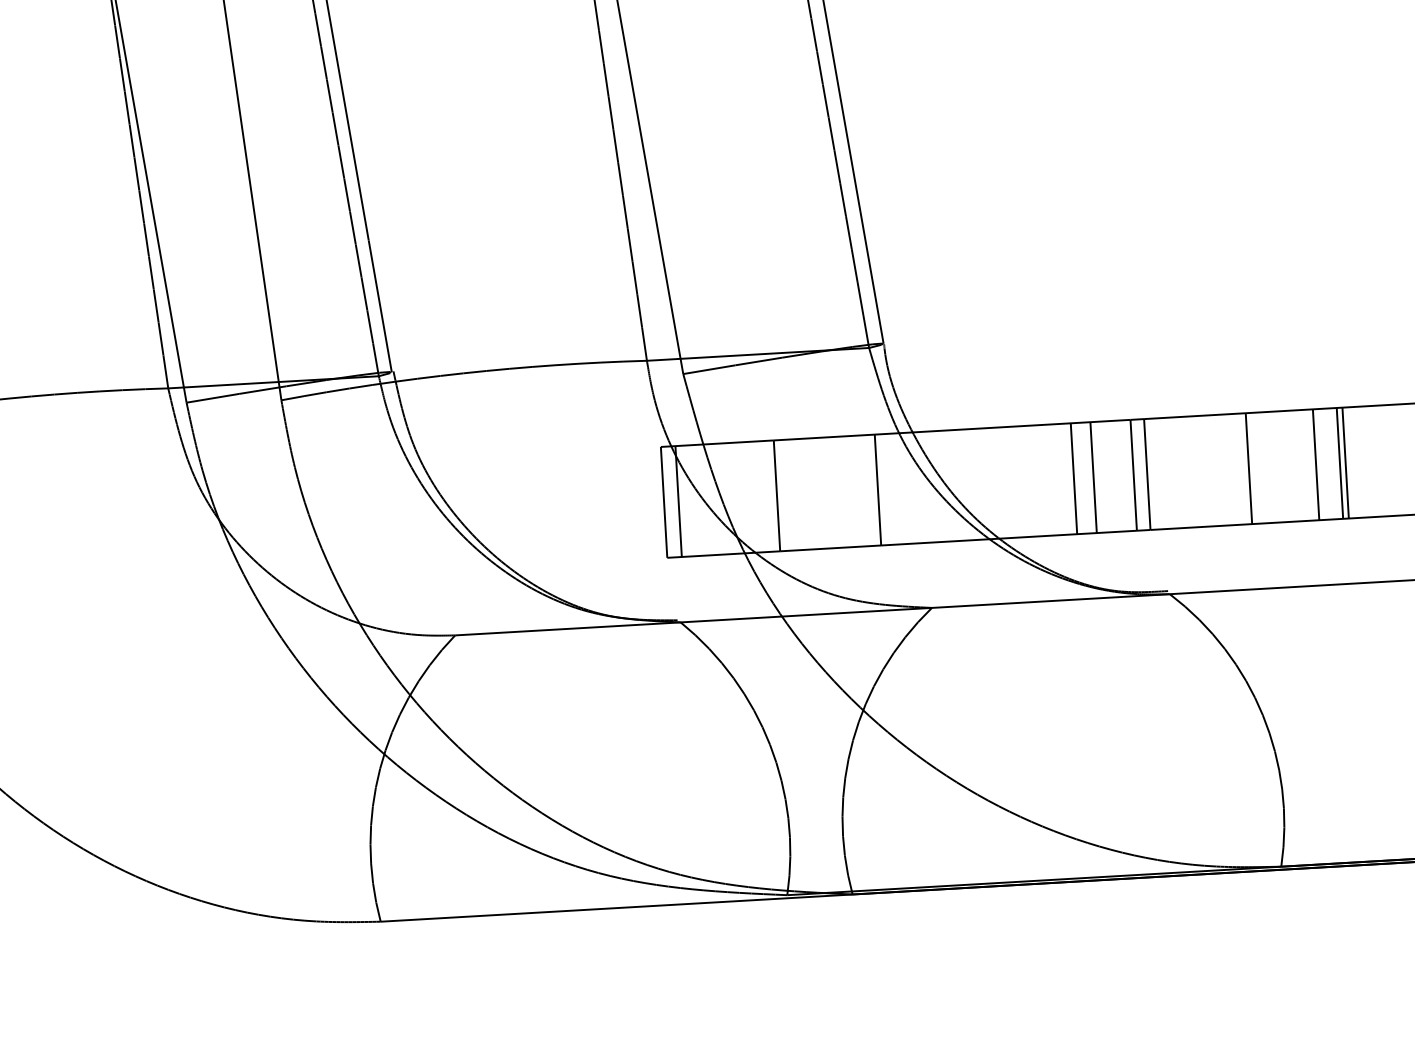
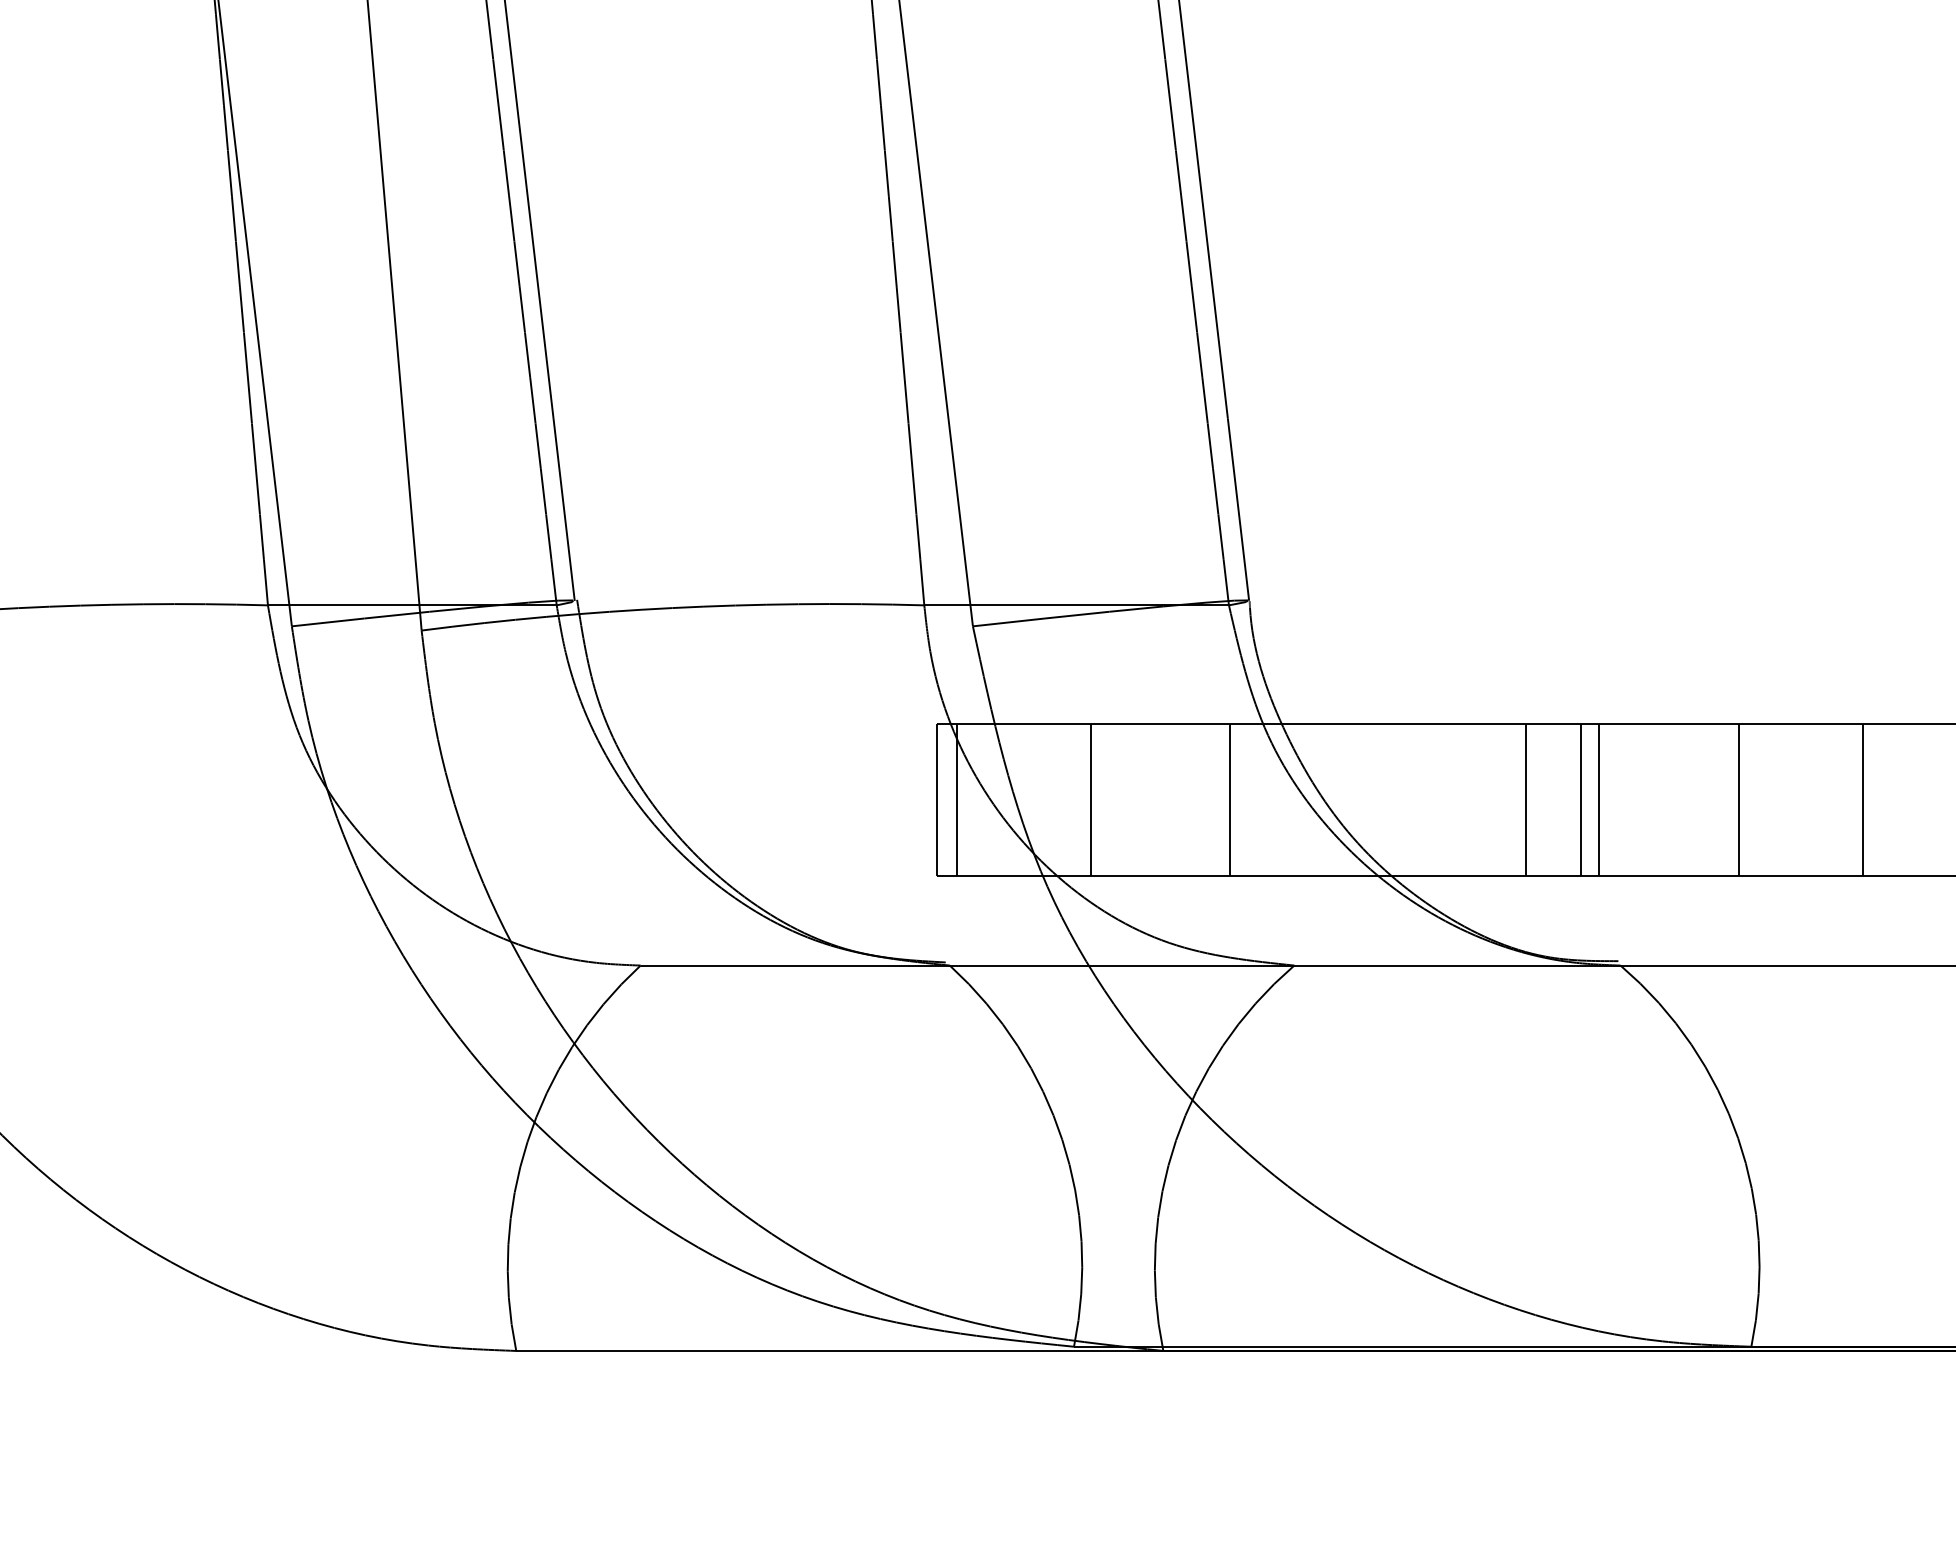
line: (1345, 463) -> (1871, 800), removed
line: (1316, 465) -> (1830, 800), removed
line: (1073, 478) -> (1498, 800), removed

